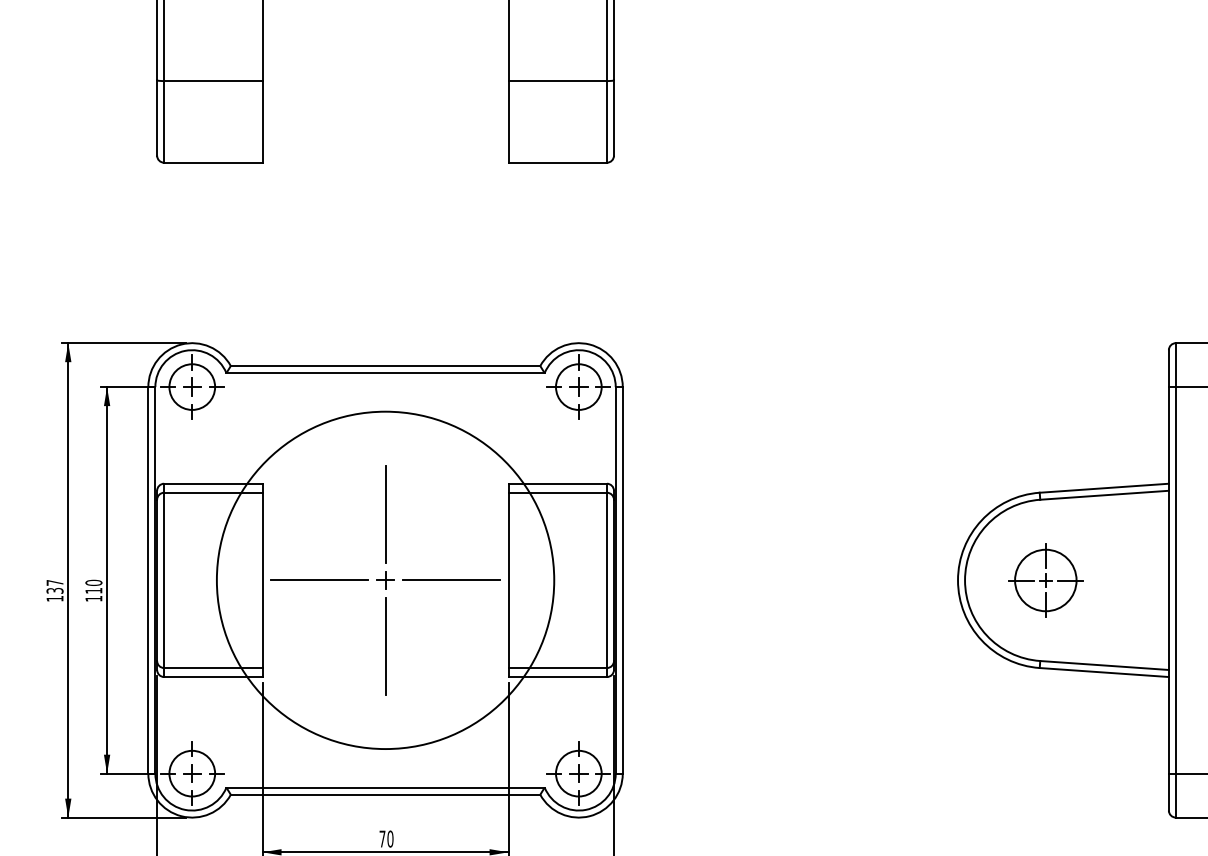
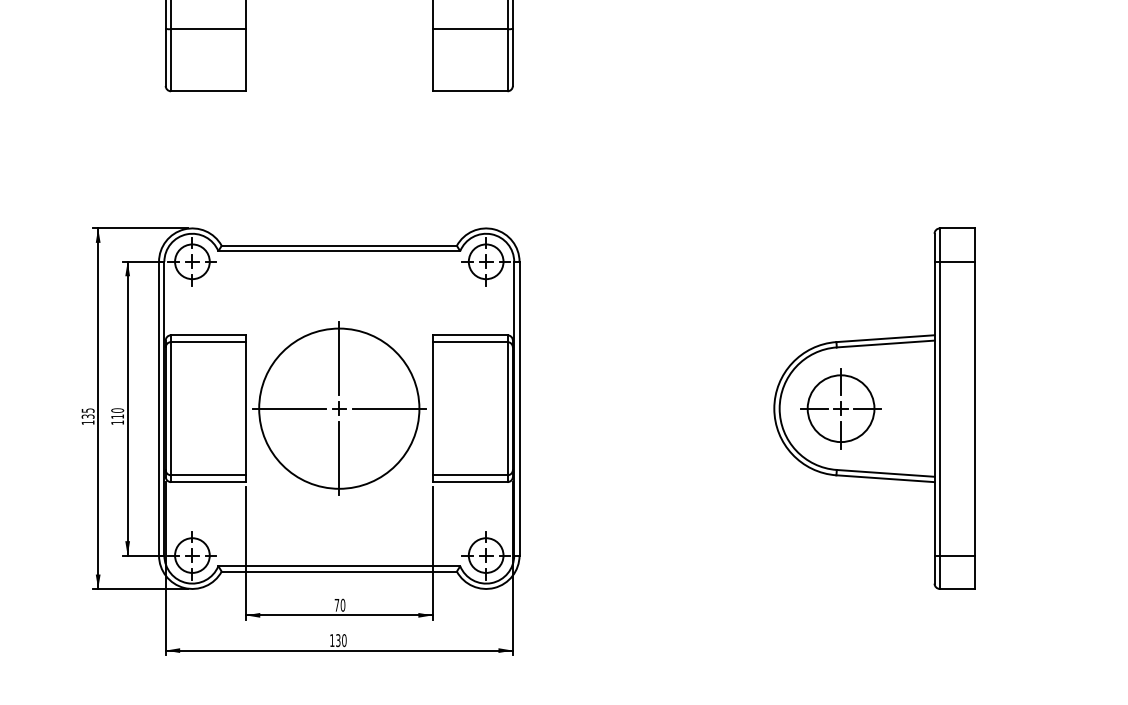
circle: (385, 580) -> (339, 408), size x0.62
part: (1045, 580) -> (840, 408), size x1.43
text: (54, 582) -> (87, 410), 137 -> 135

